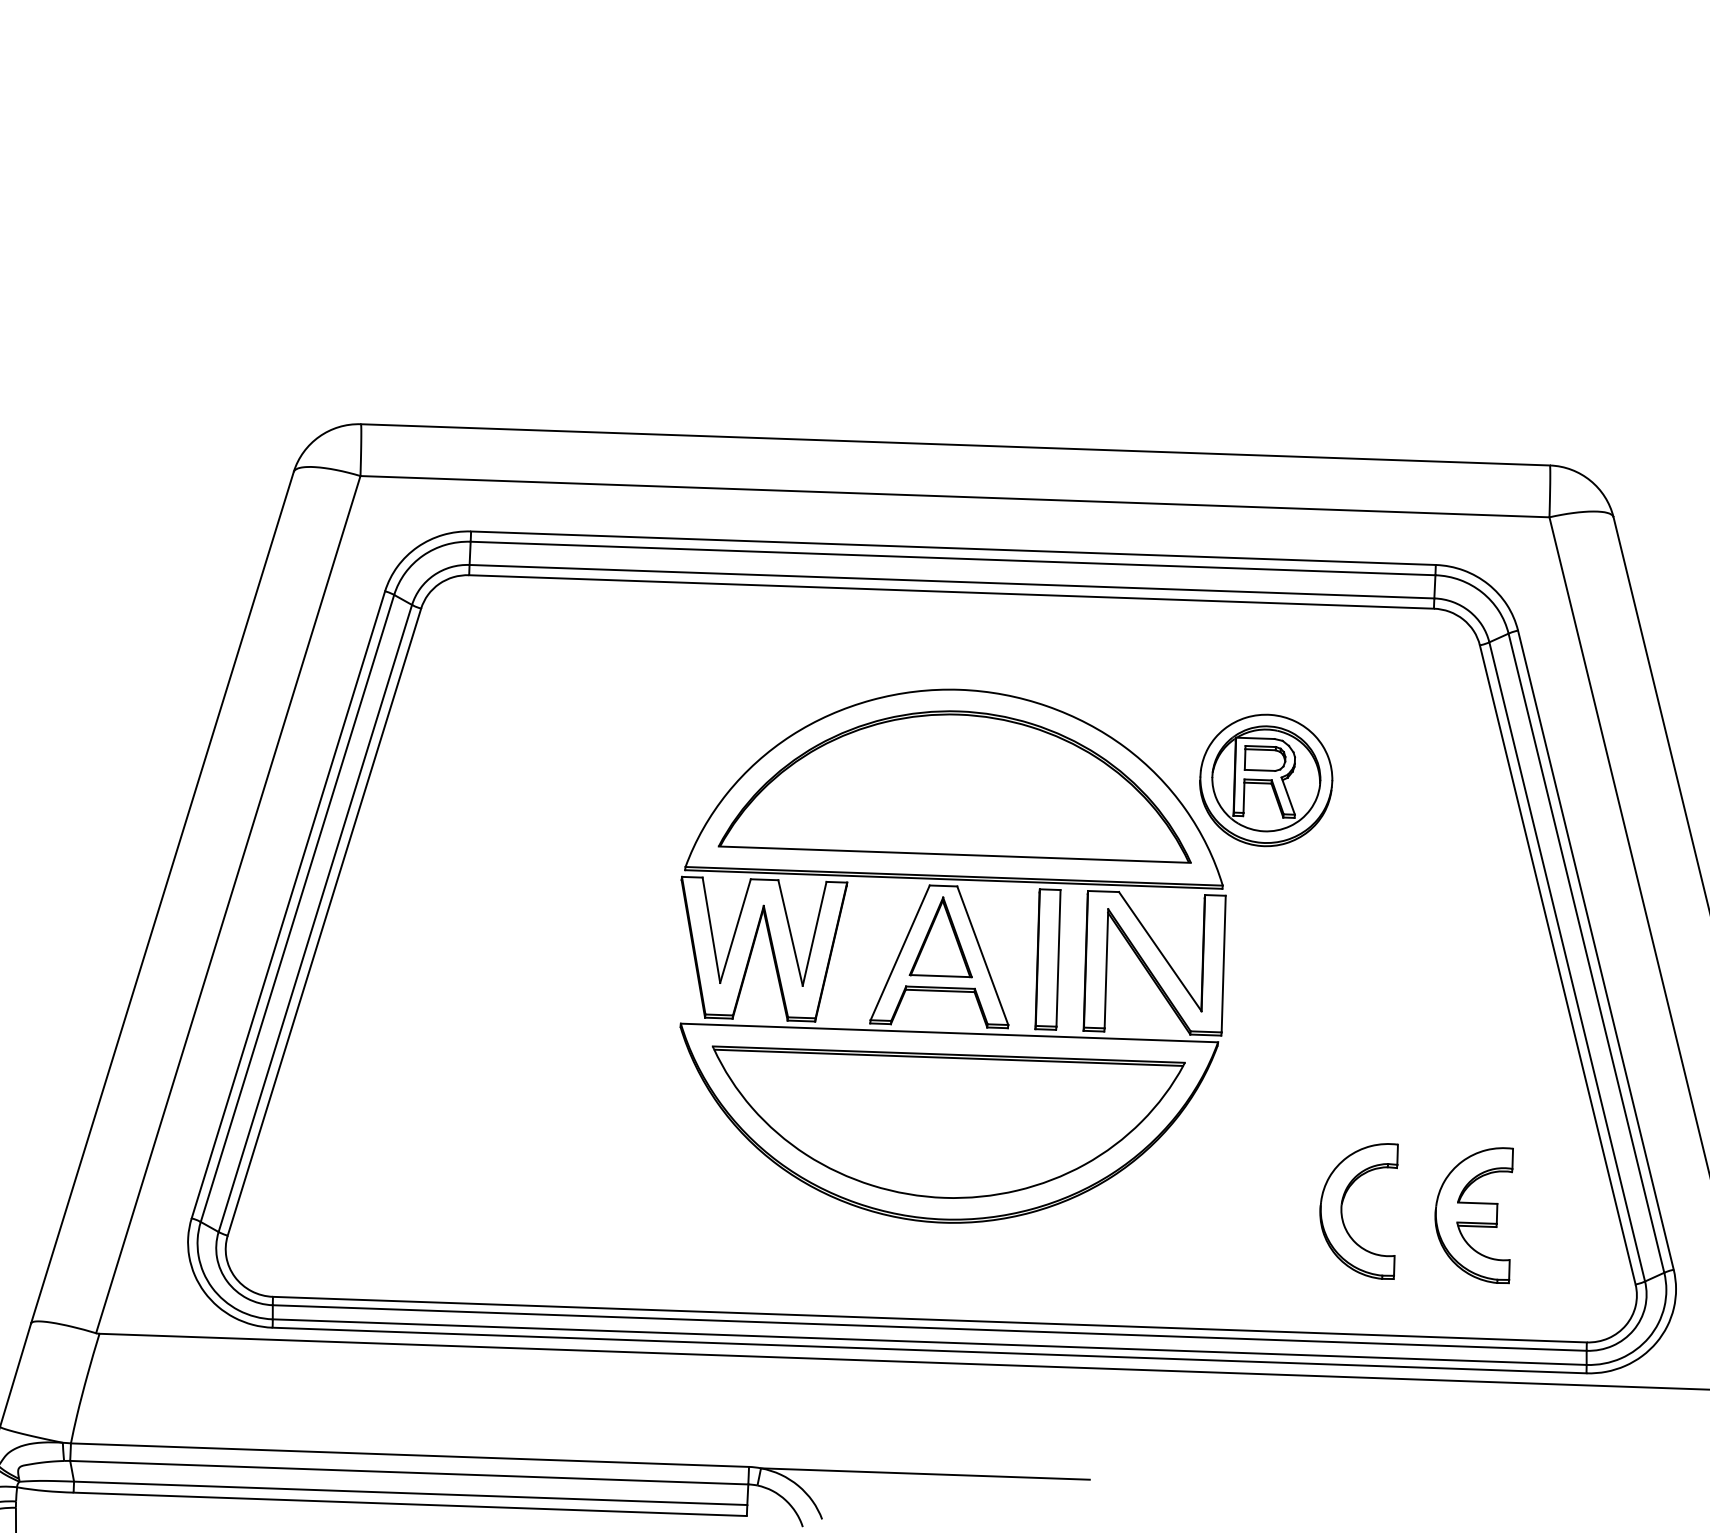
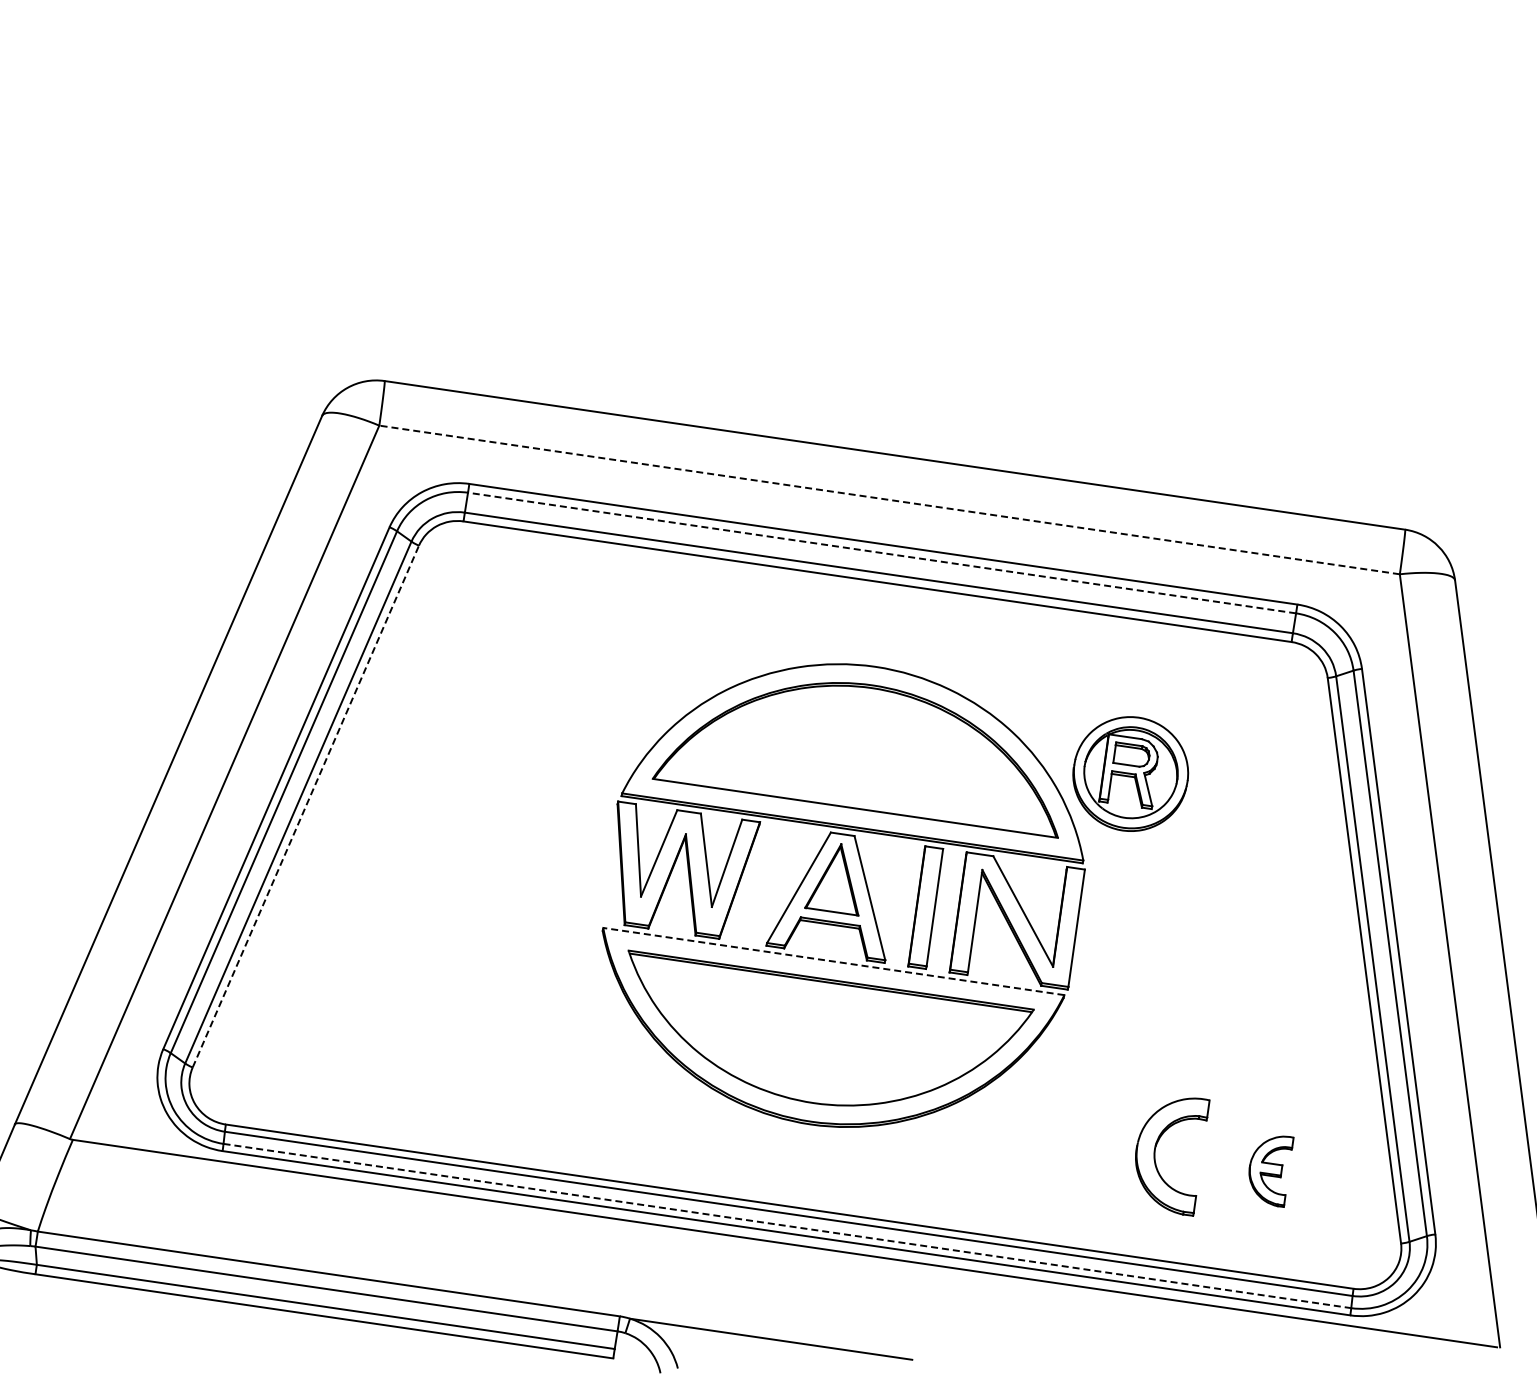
line: (954, 496) -> (889, 499), solid -> dashed
line: (952, 557) -> (881, 552), solid -> dashed
line: (325, 921) -> (306, 806), solid -> dashed
line: (949, 1032) -> (833, 961), solid -> dashed
part: (1477, 1218) -> (1271, 1171), size x0.6
line: (929, 1342) -> (787, 1226), solid -> dashed

